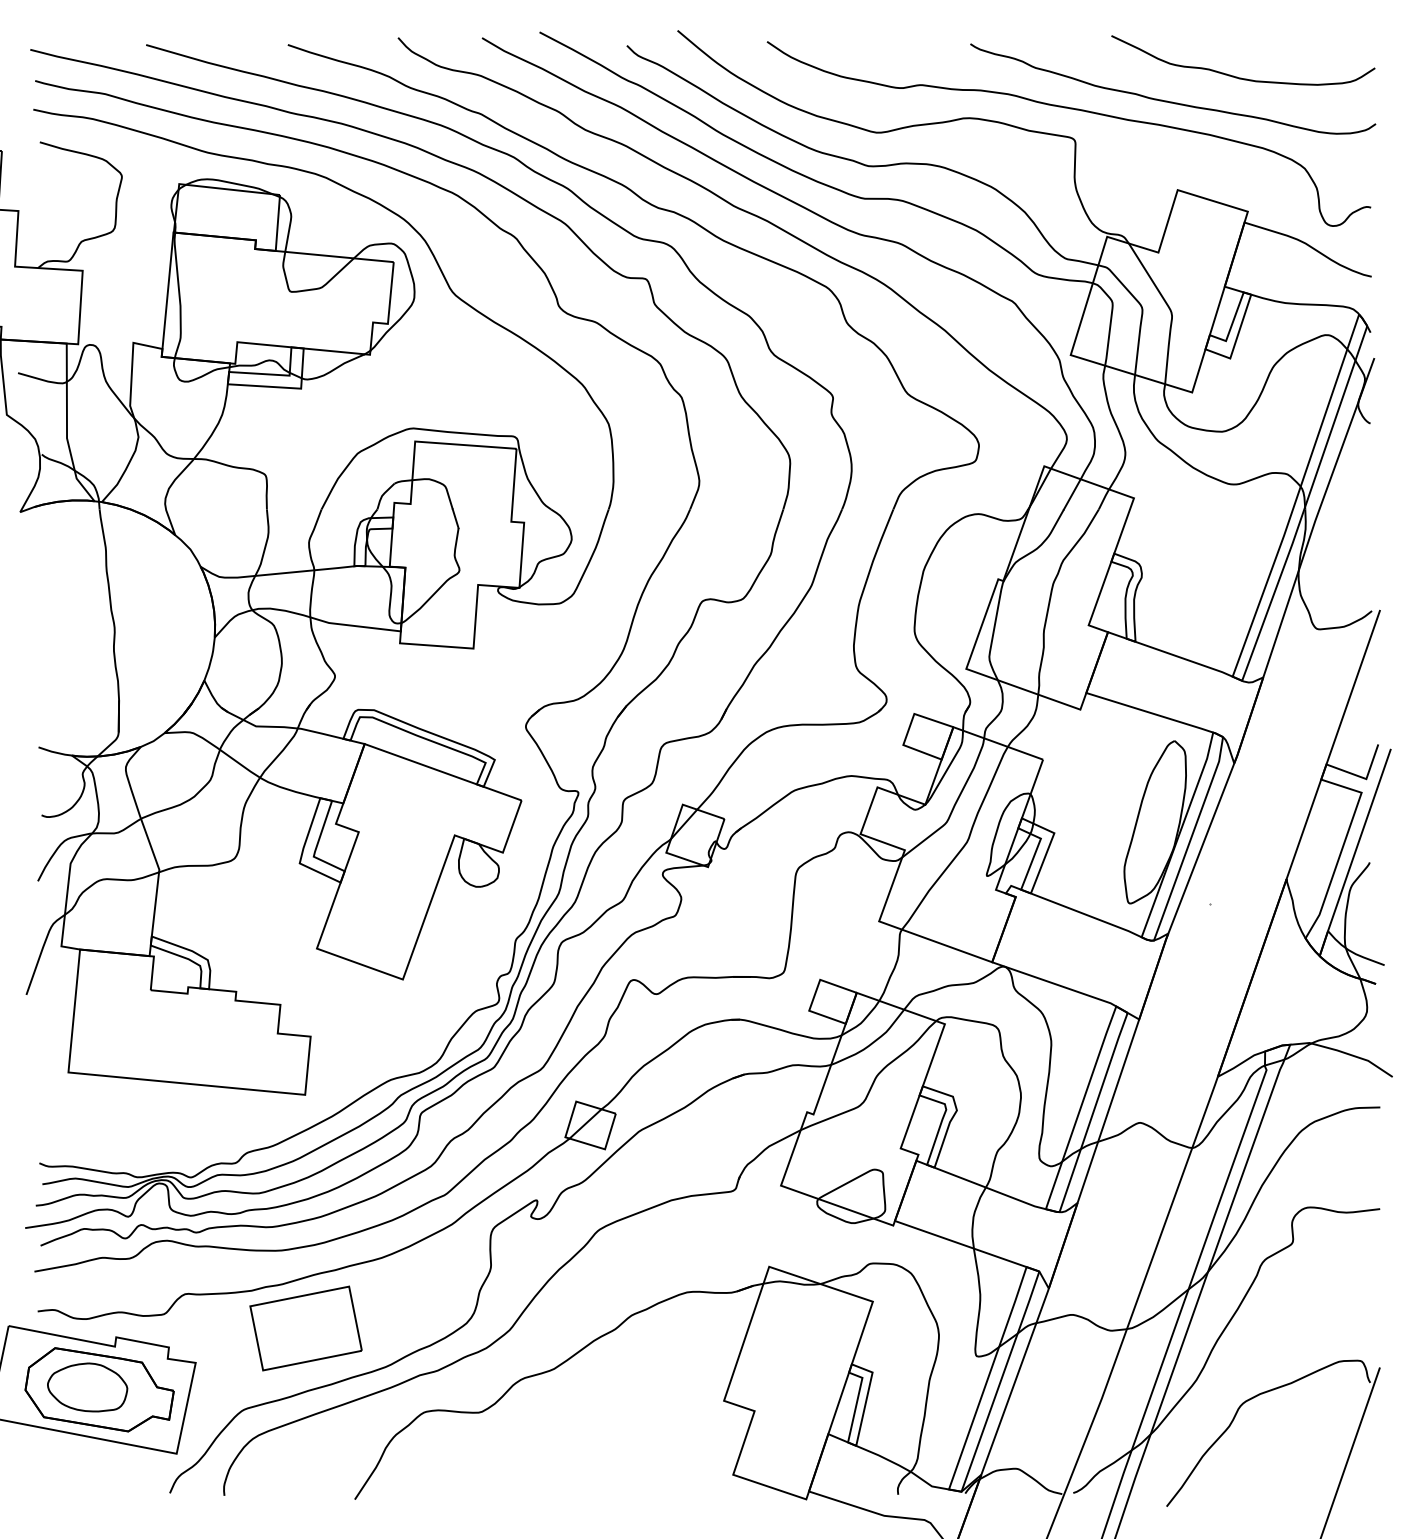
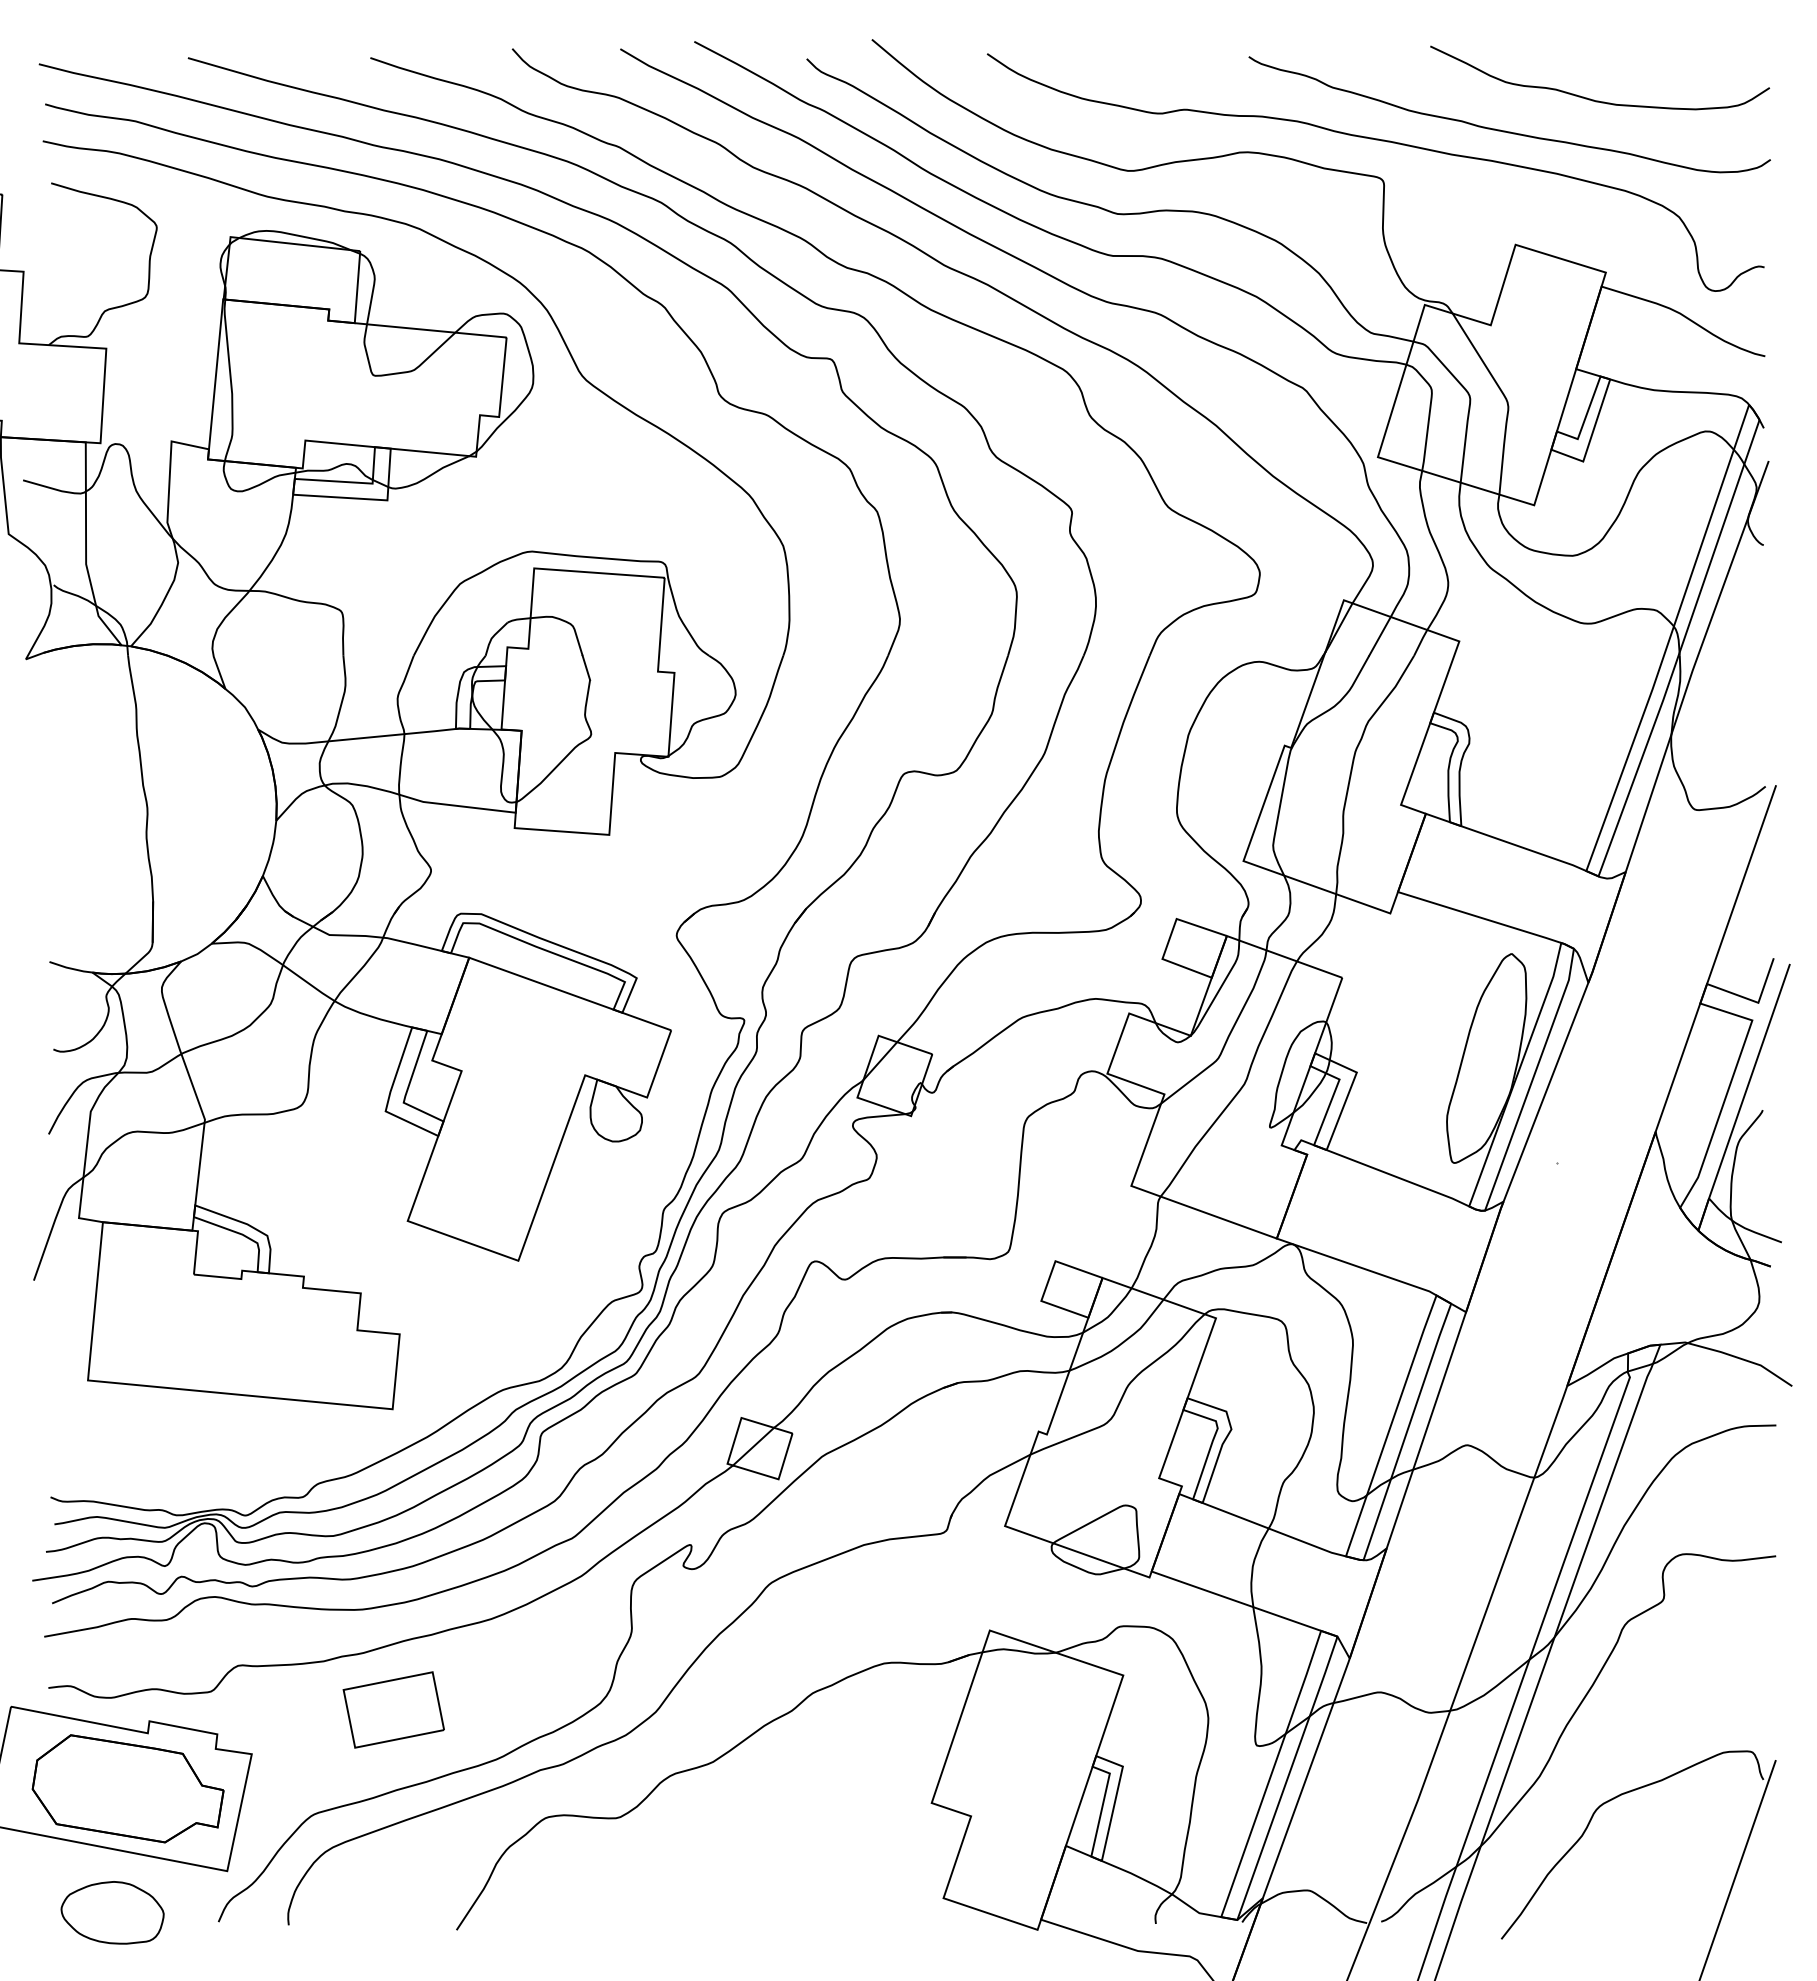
part: (305, 1328) -> (393, 1709), size x0.7
part: (87, 1387) -> (112, 1912), moved

